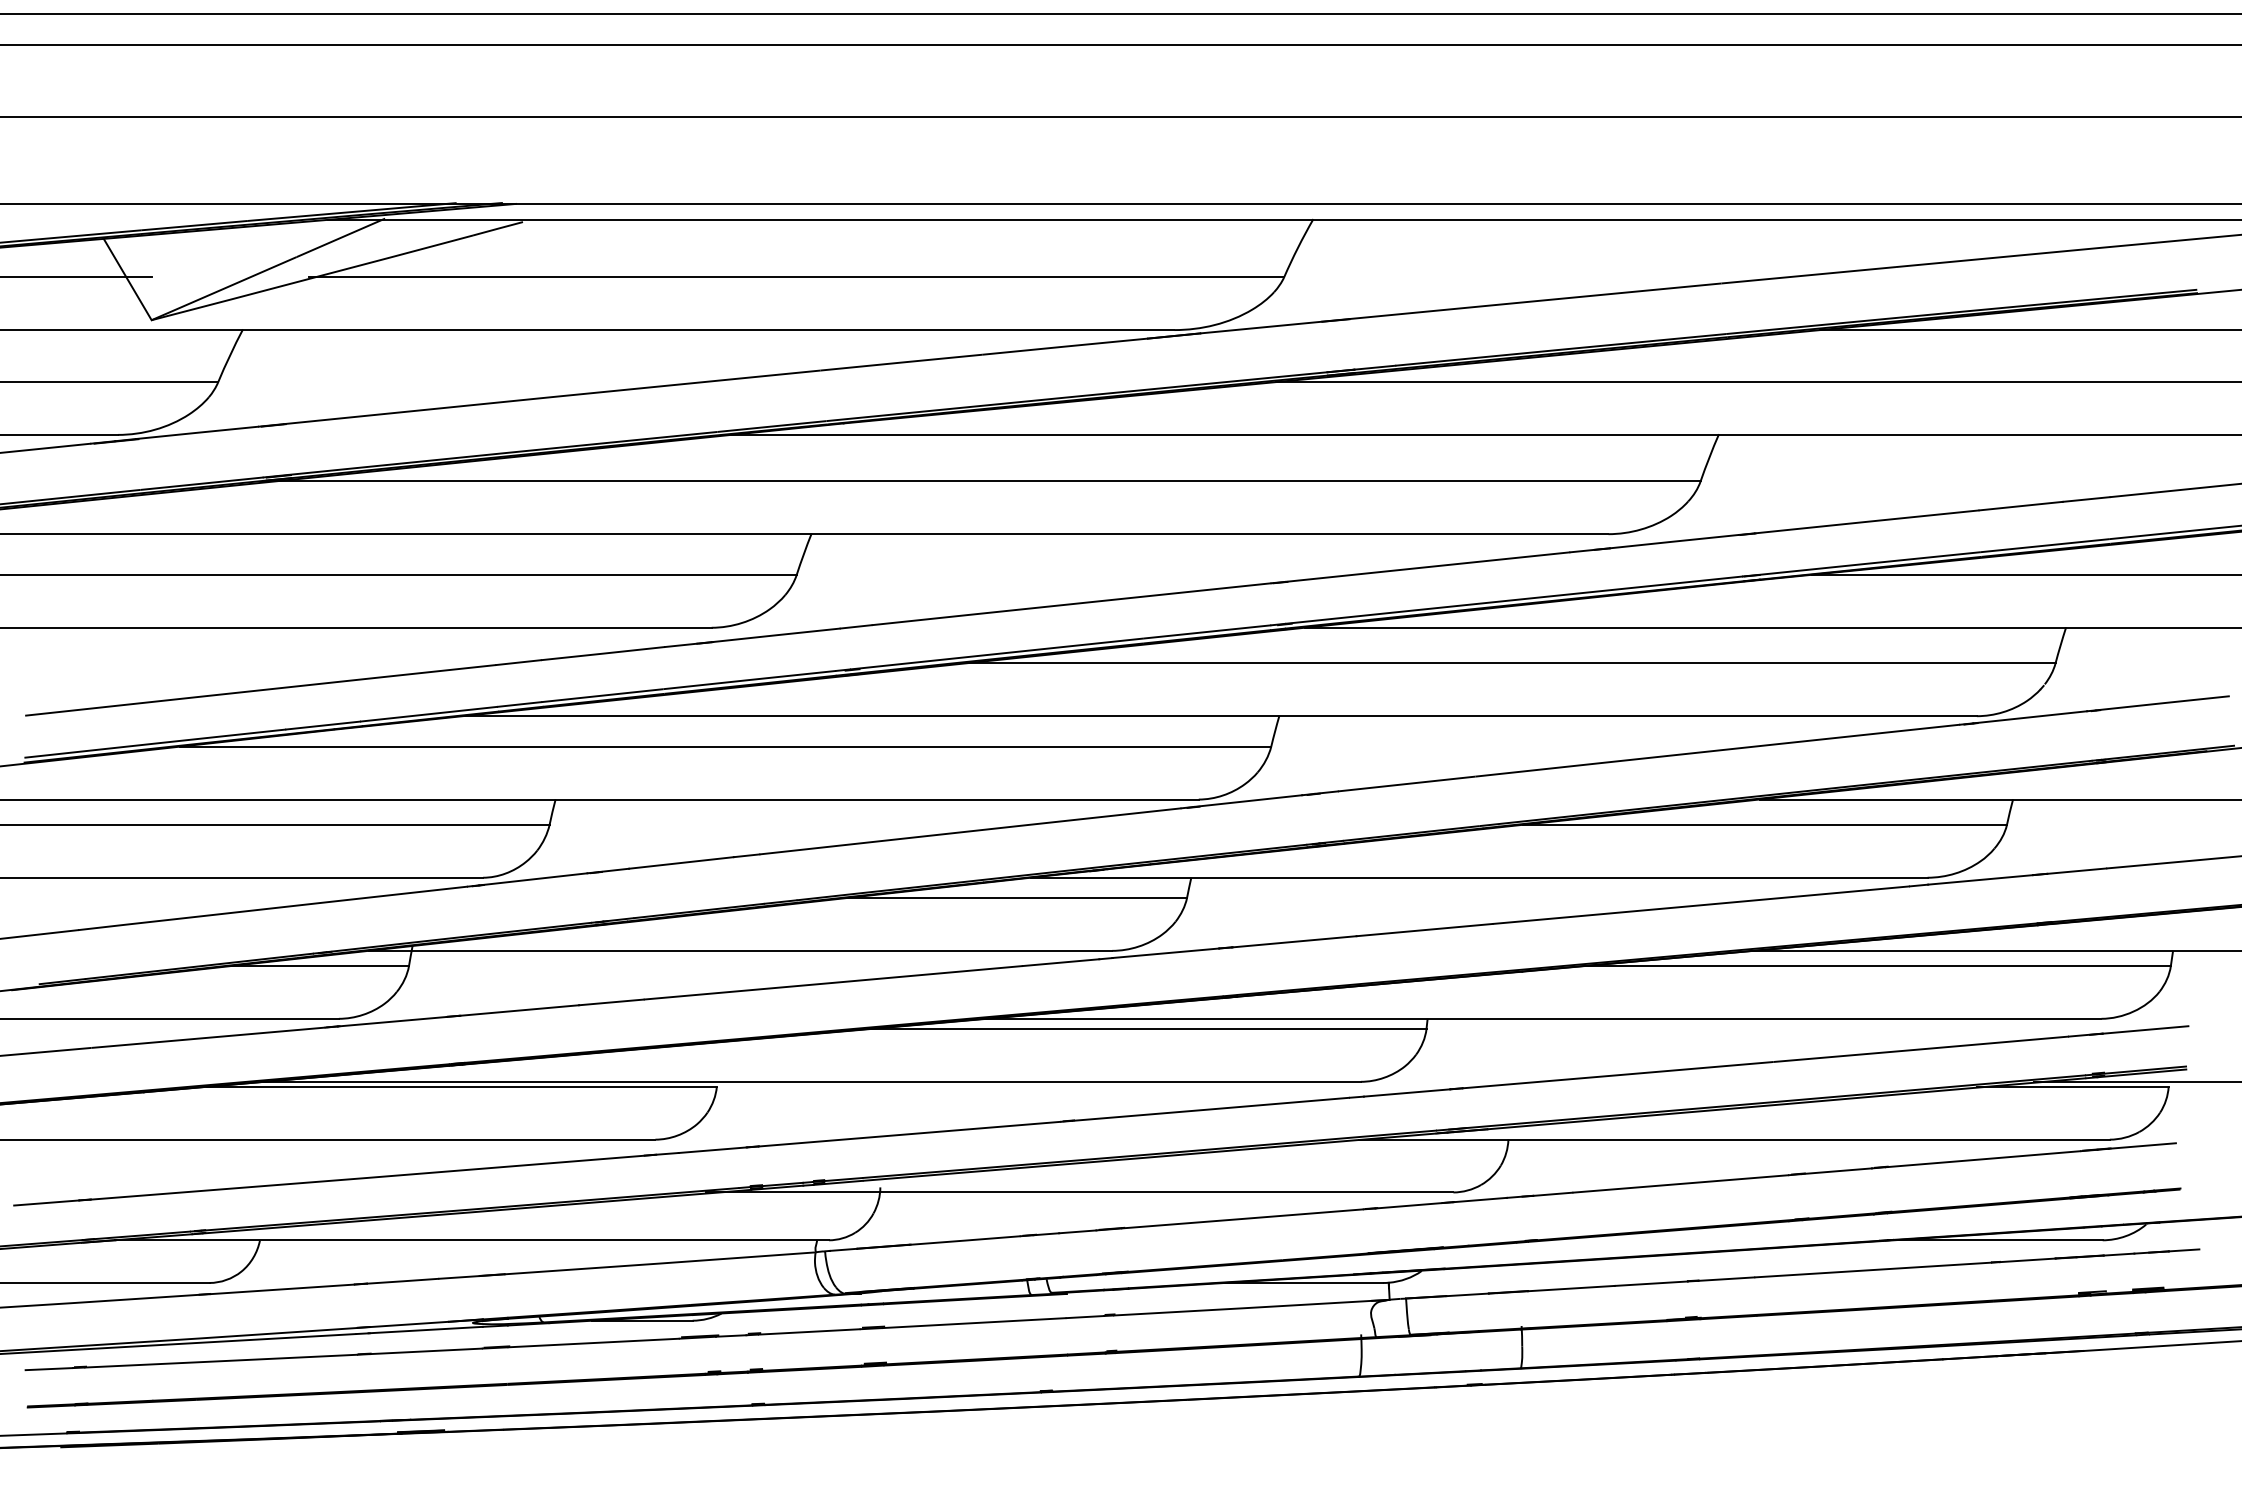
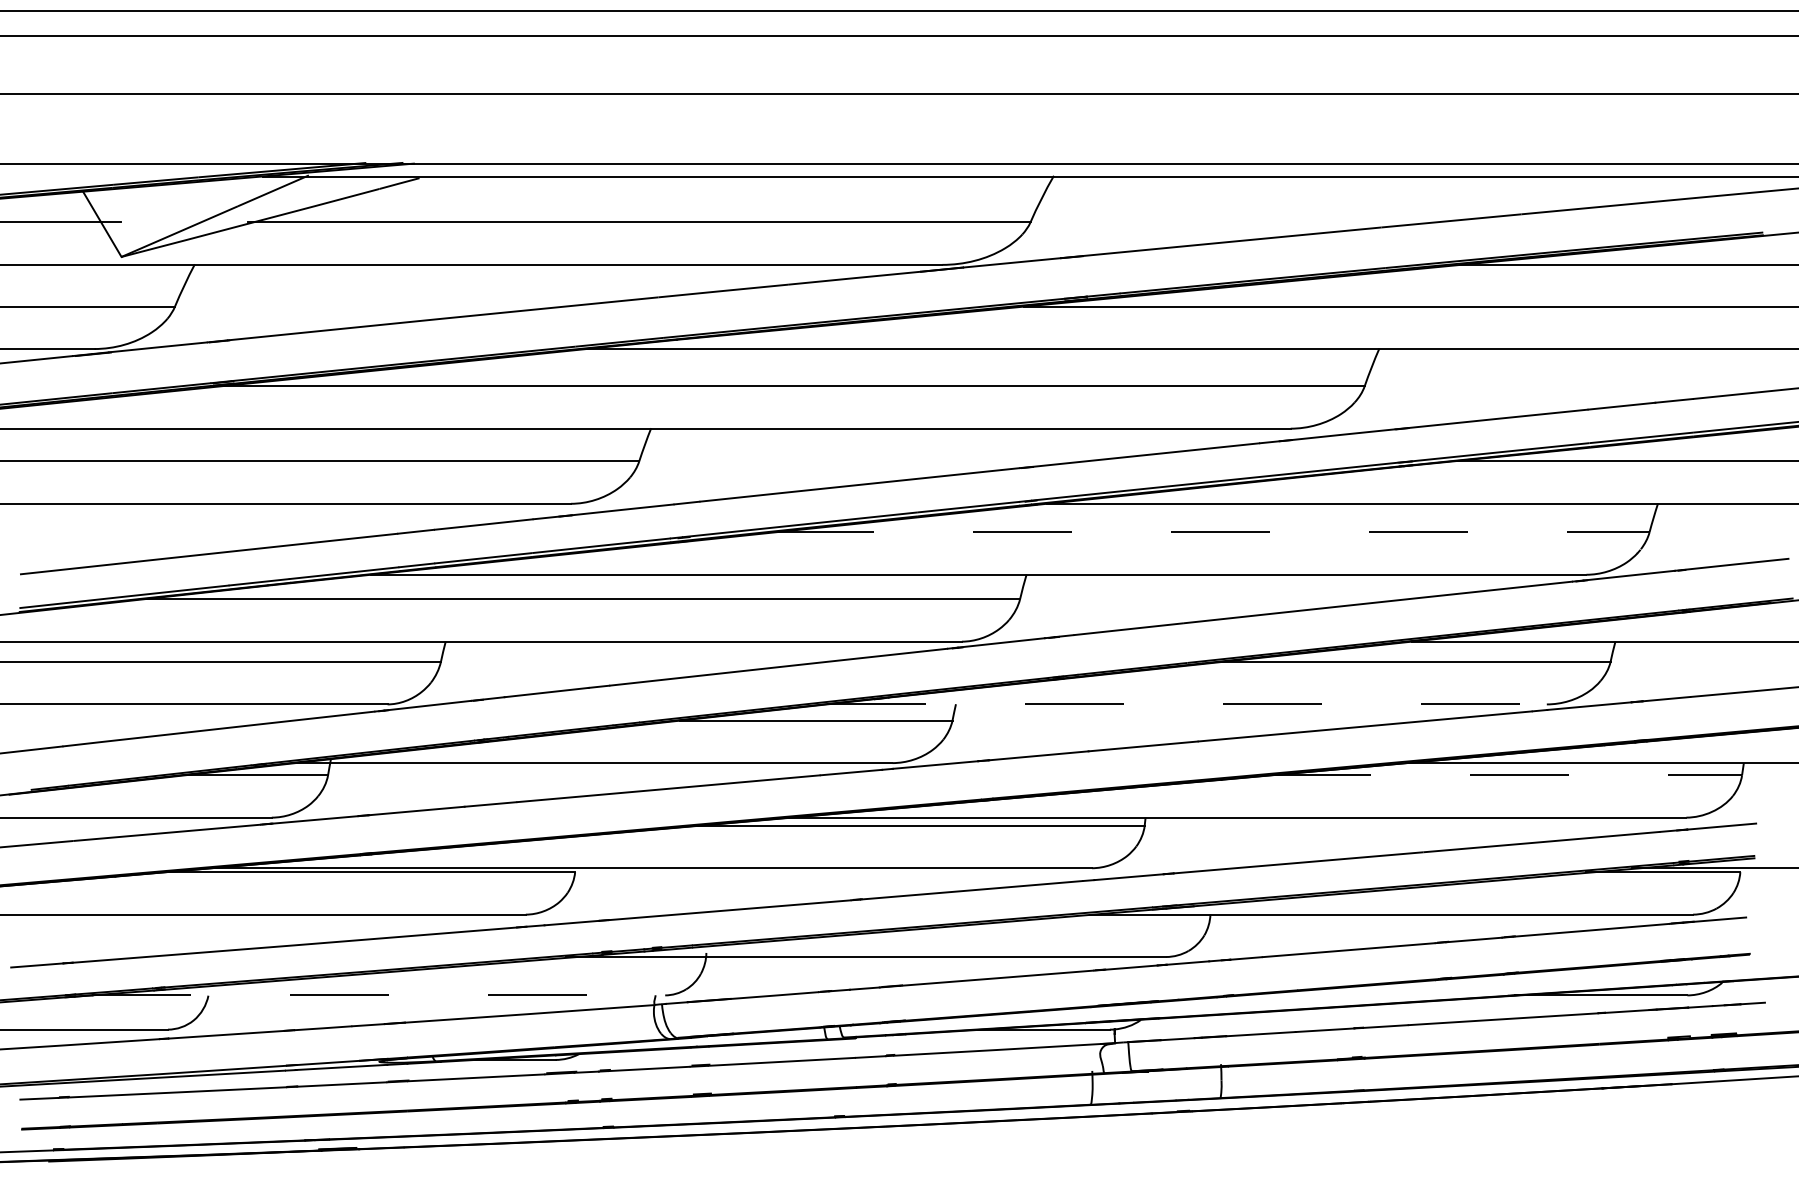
line: (1510, 663) -> (1212, 532), solid -> dashed
line: (1479, 877) -> (1187, 704), solid -> dashed
line: (1878, 966) -> (1507, 775), solid -> dashed
line: (471, 1240) -> (378, 995), solid -> dashed

